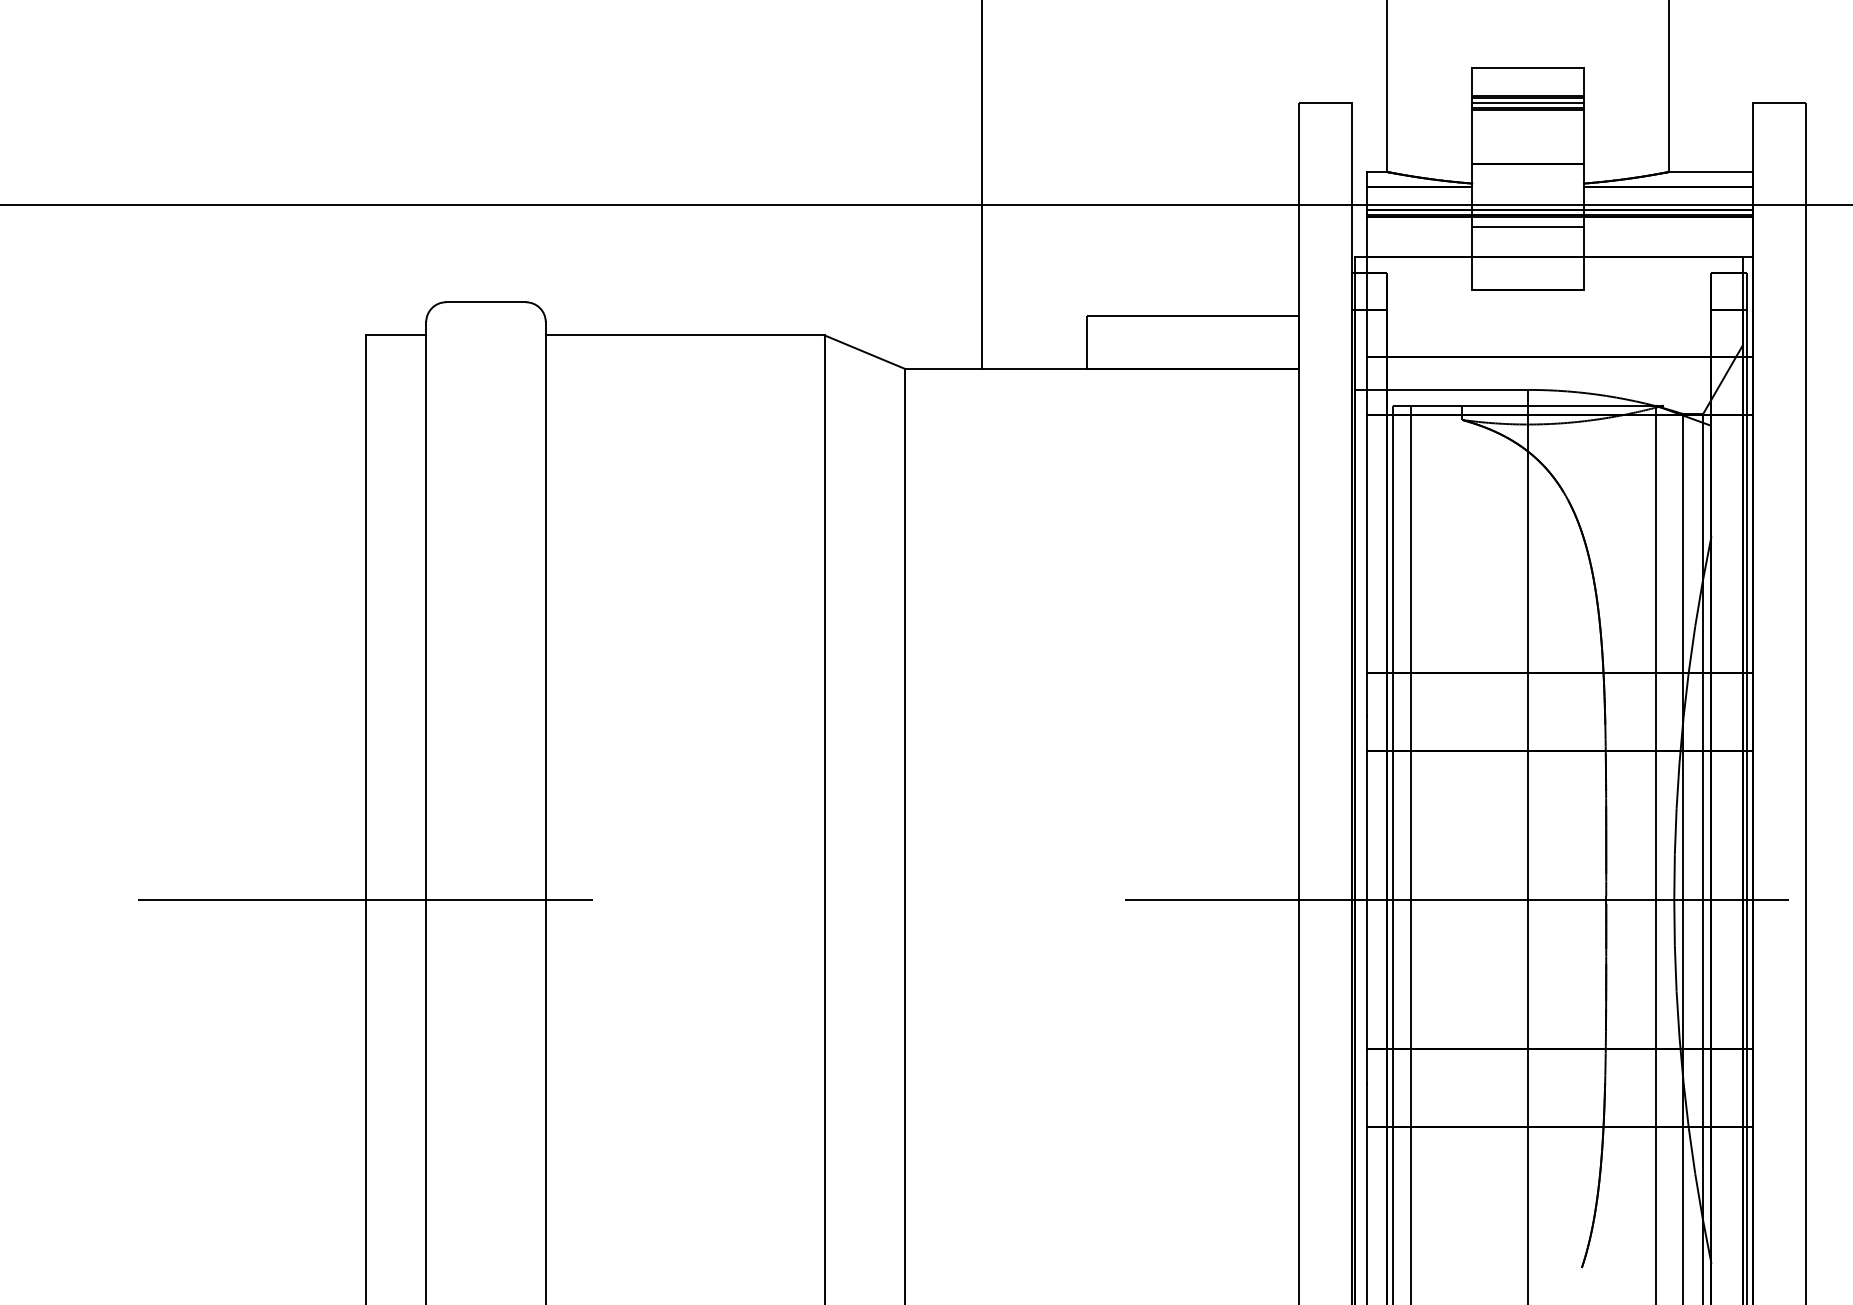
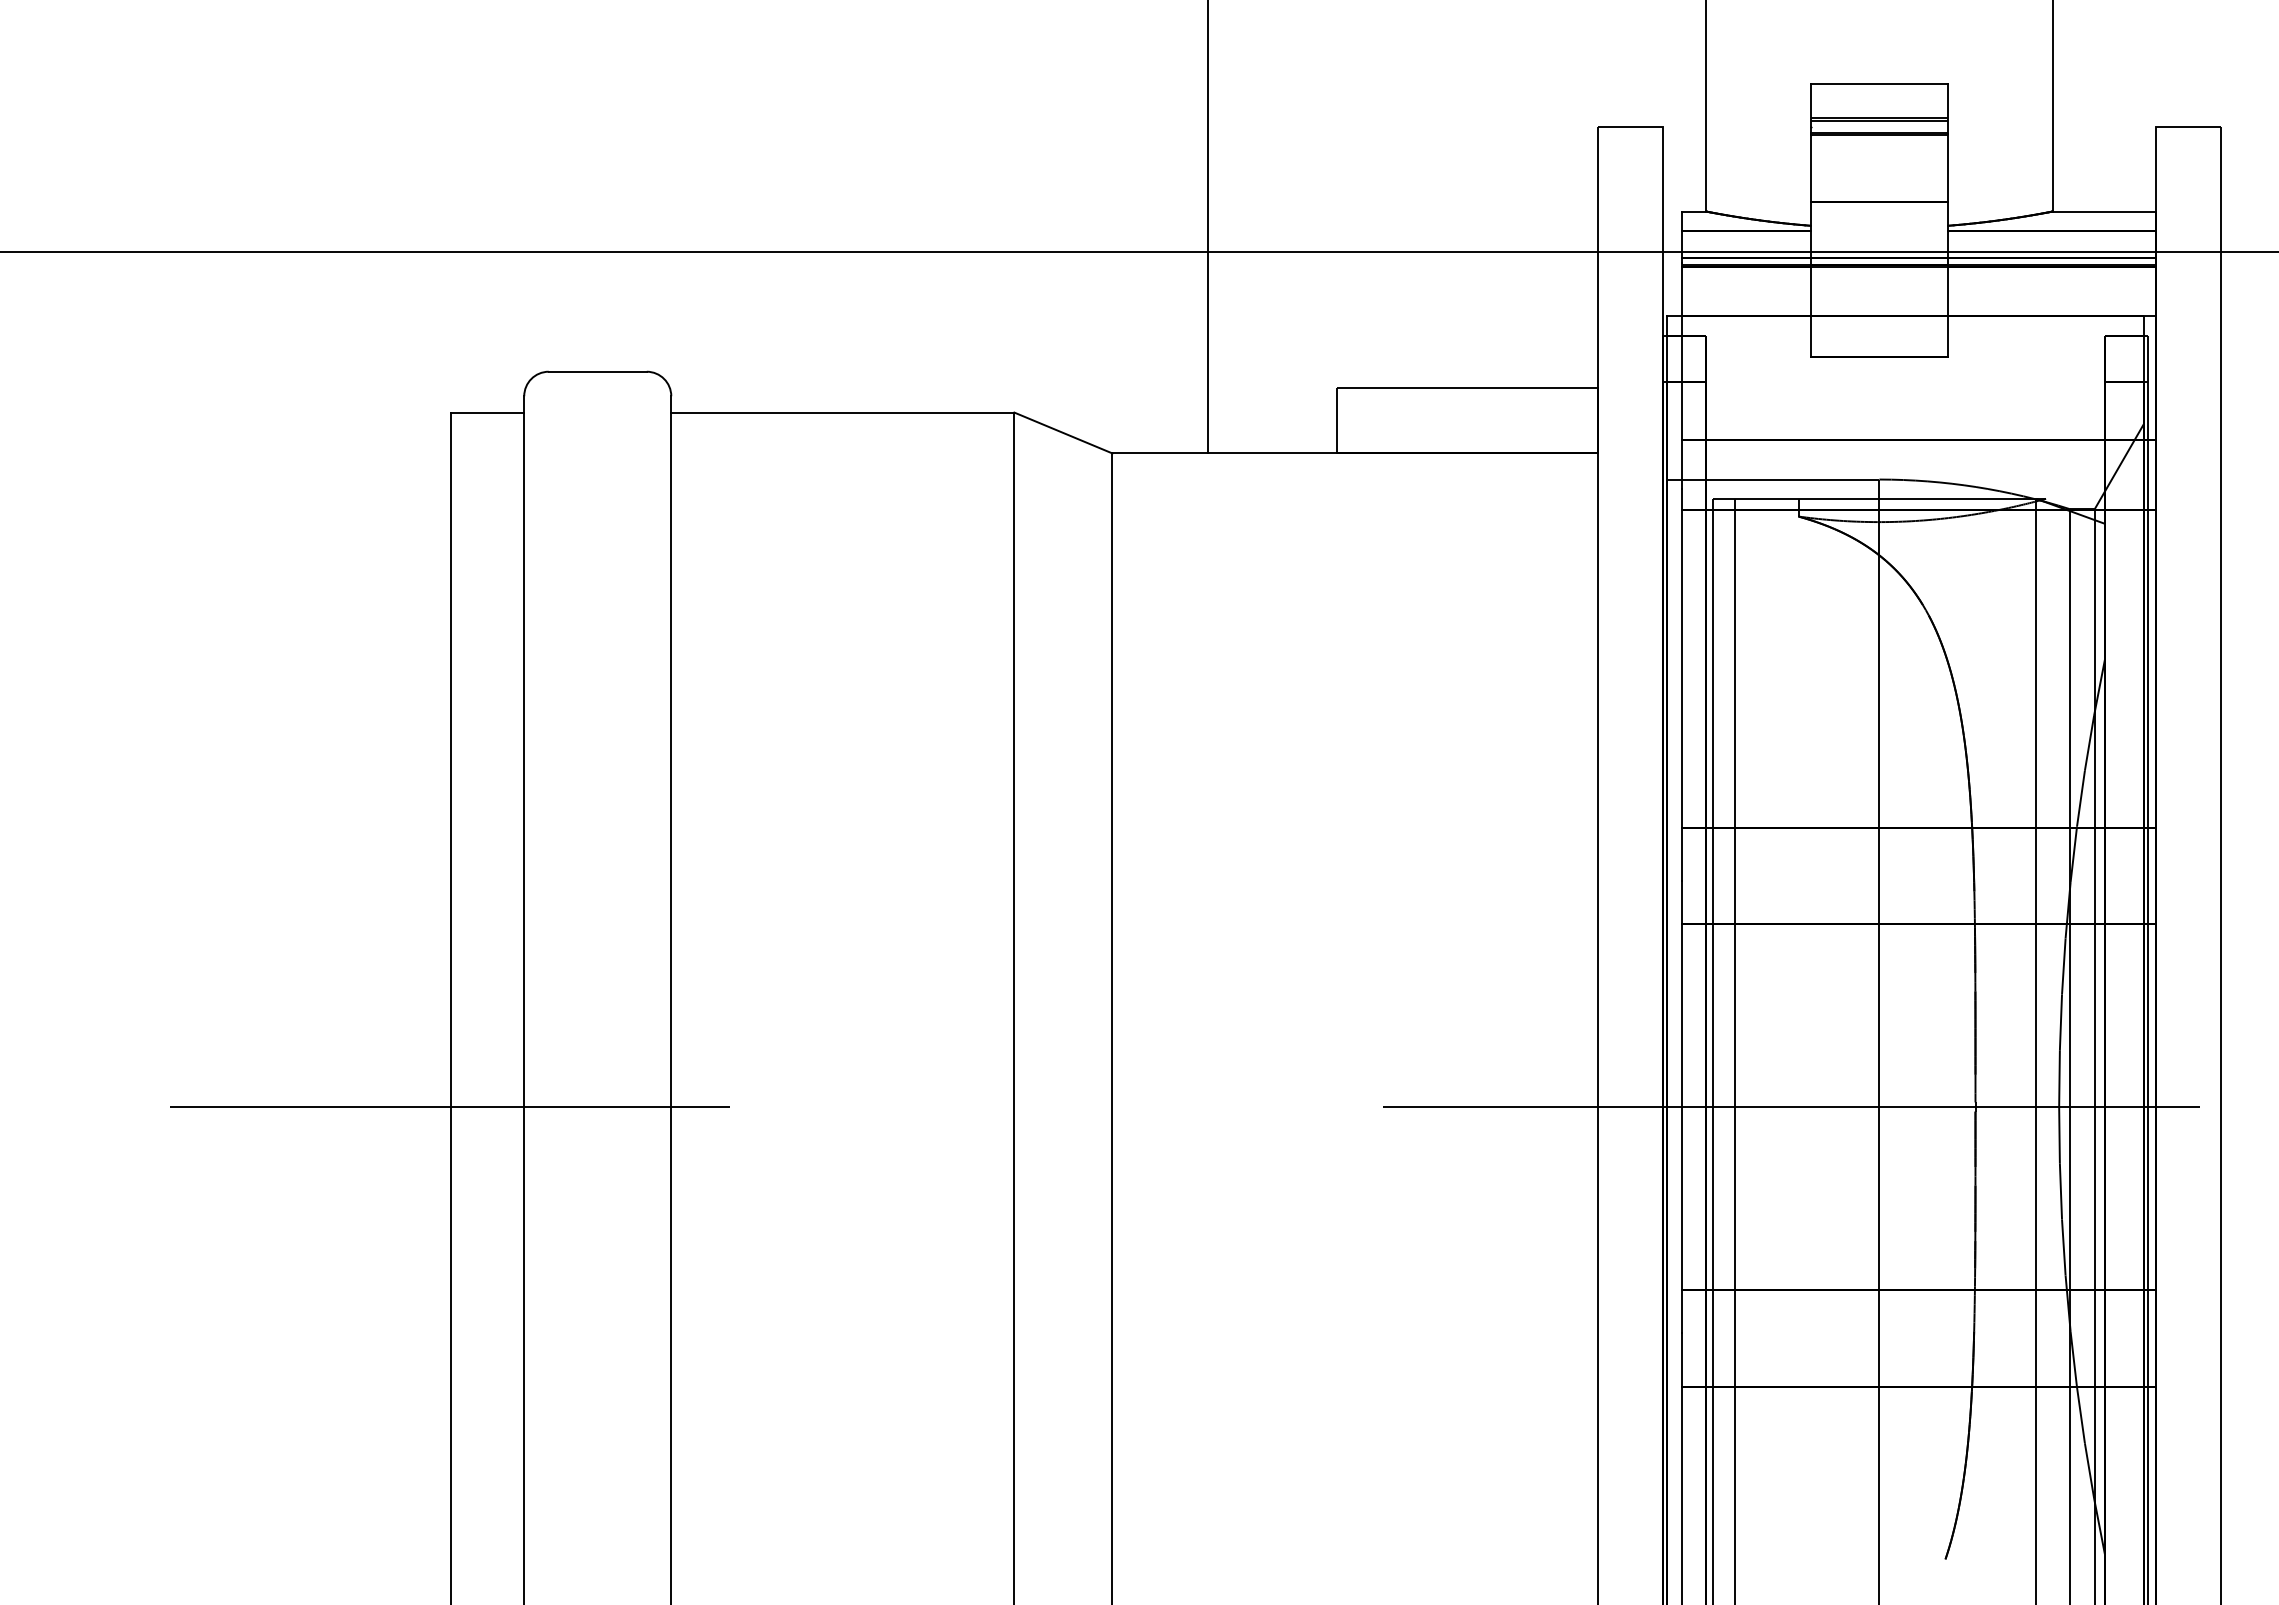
line: (1528, 103) -> (1879, 127), removed
line: (1528, 227) -> (1879, 279), removed

